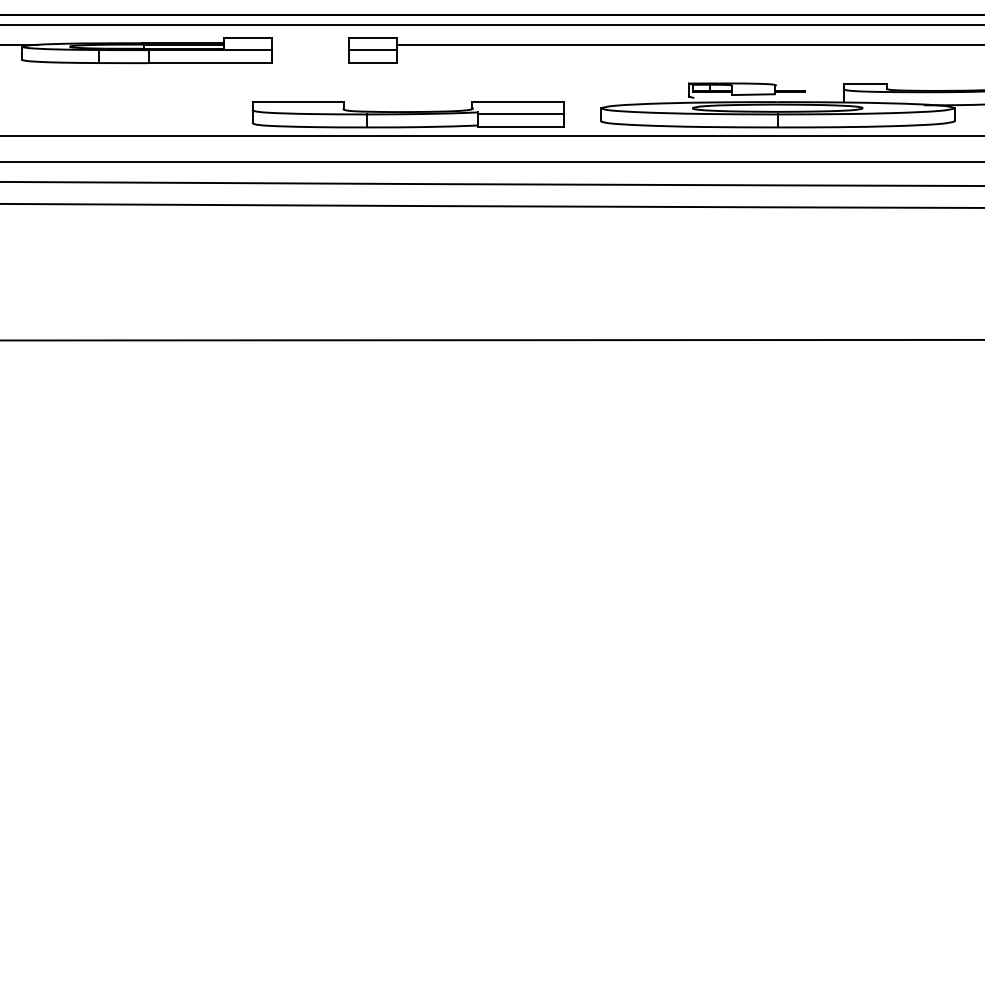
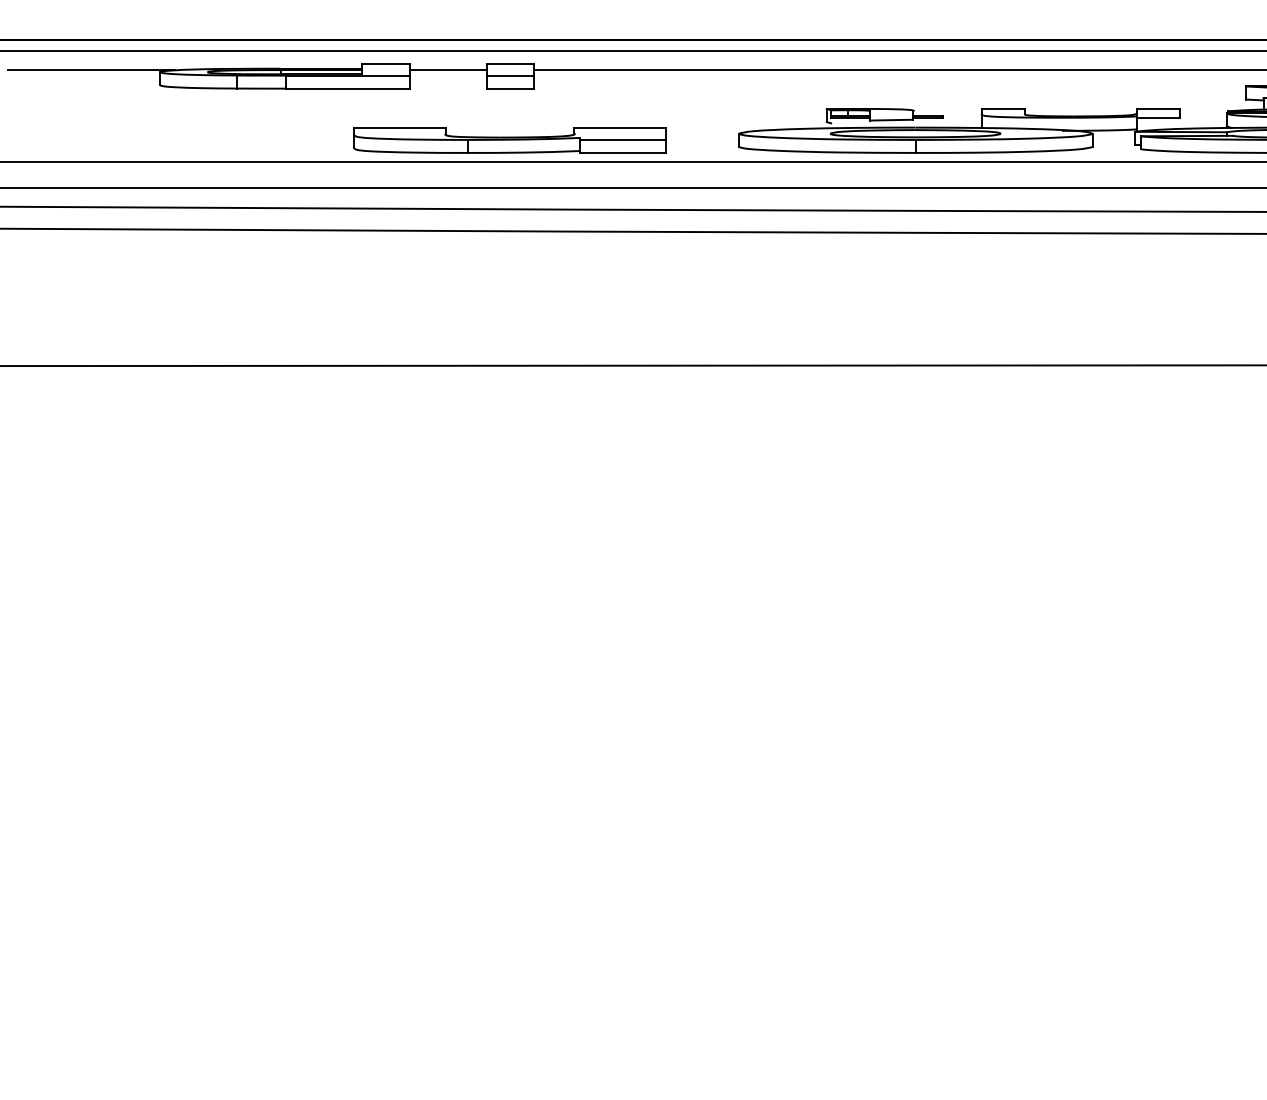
line: (310, 45) -> (448, 70), added
part: (407, 115) -> (509, 140), moved

